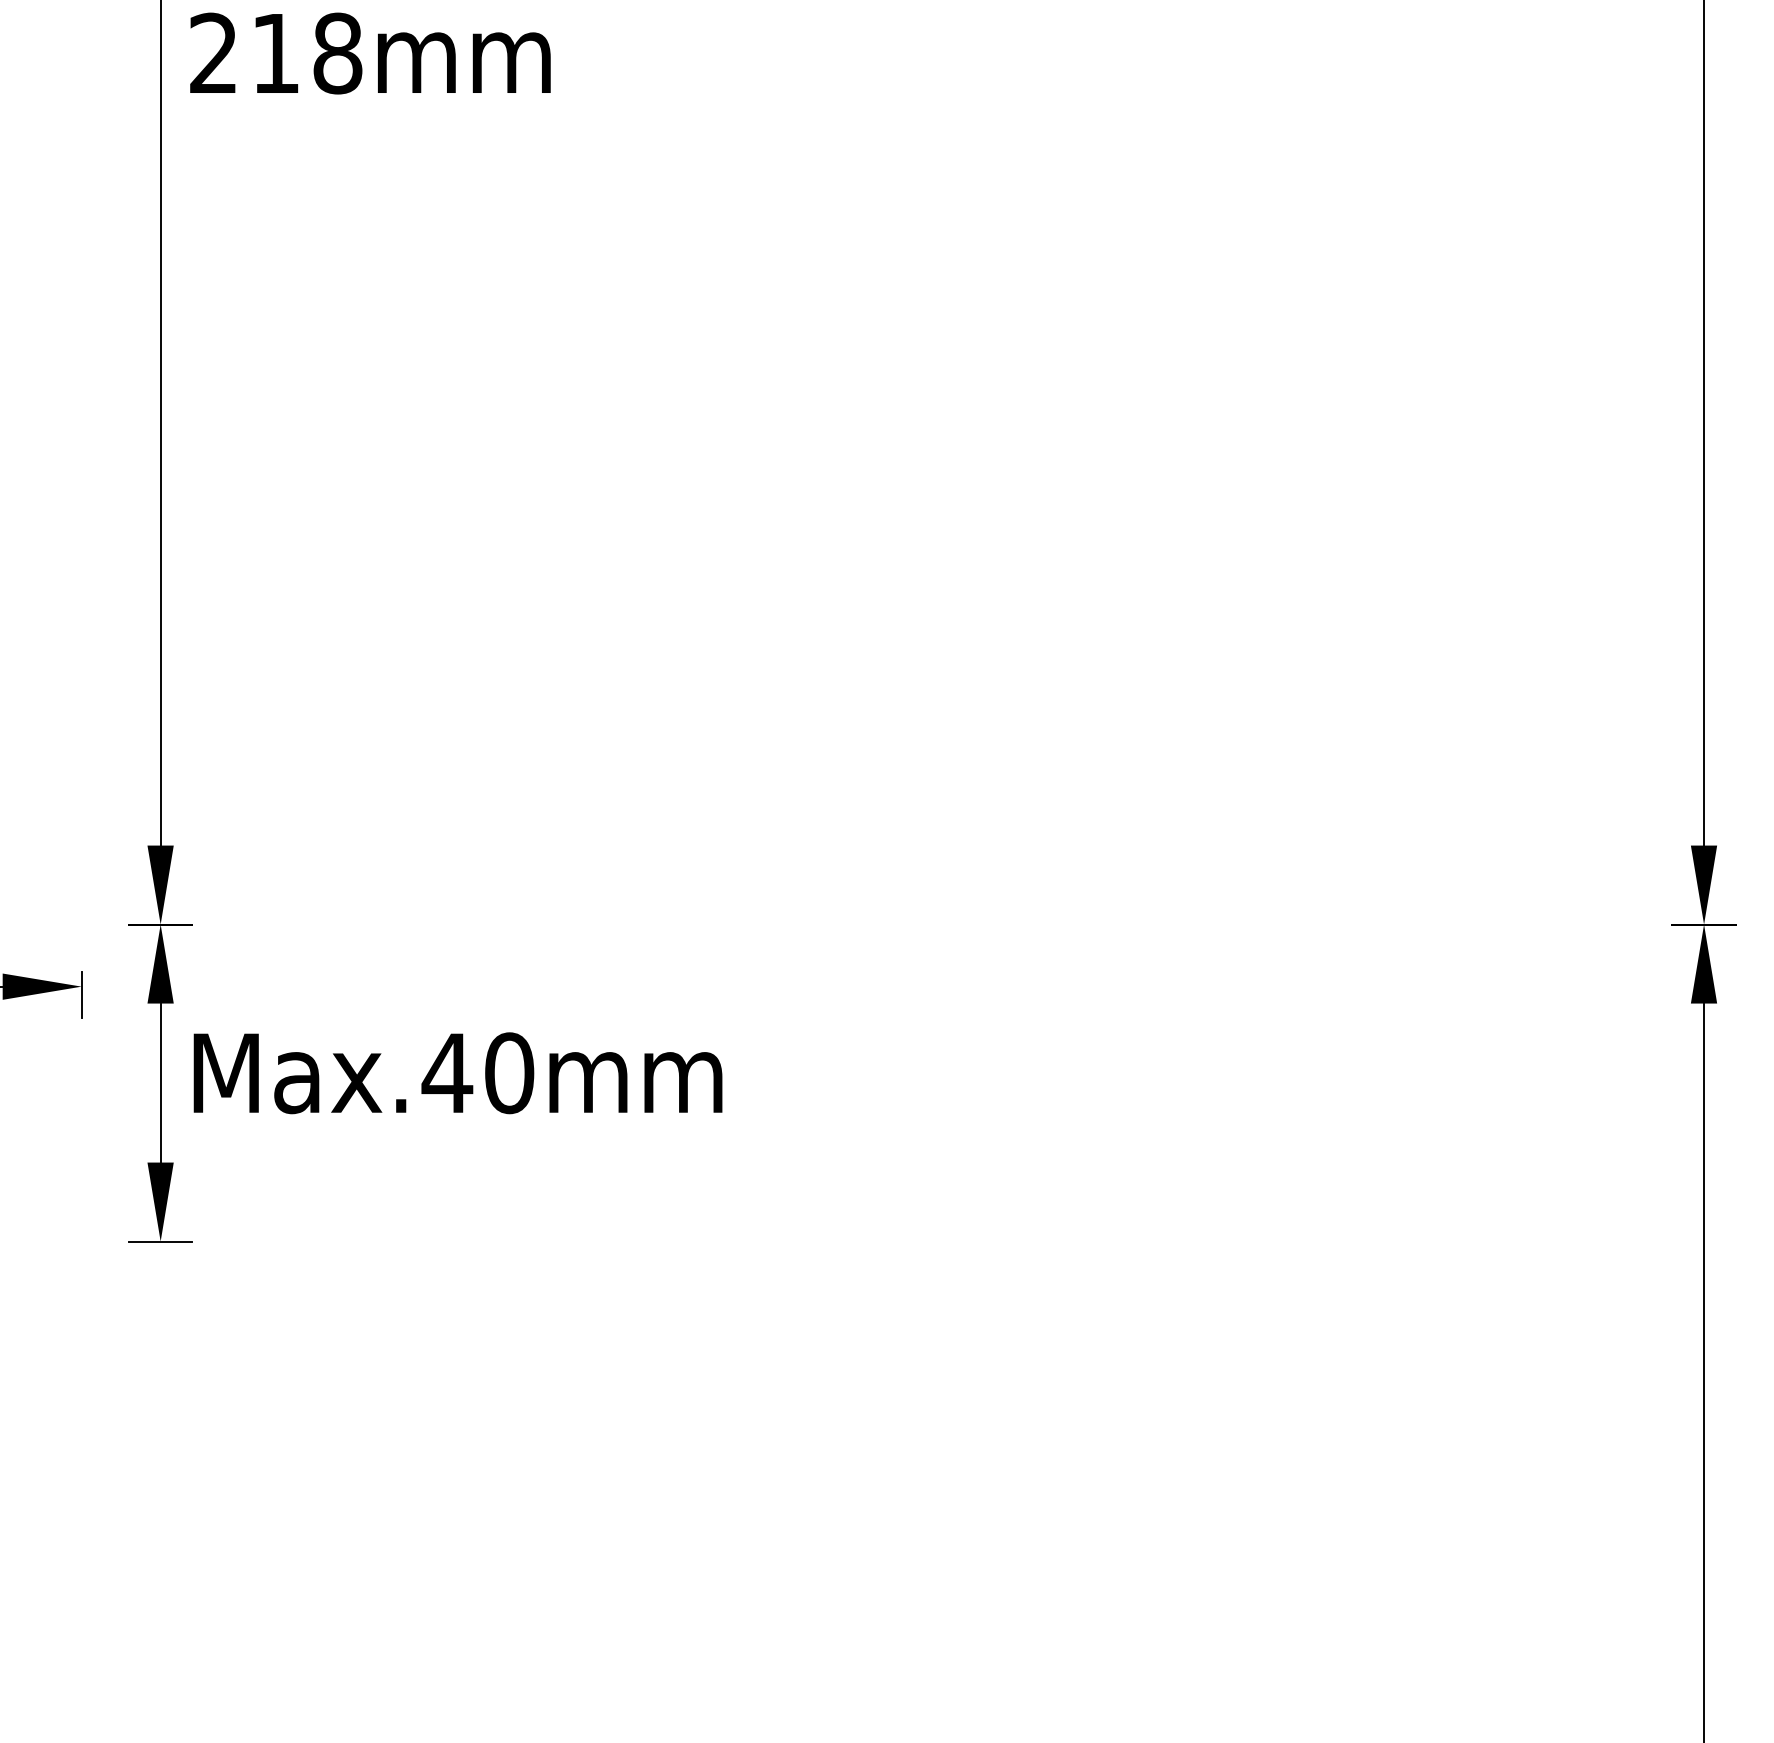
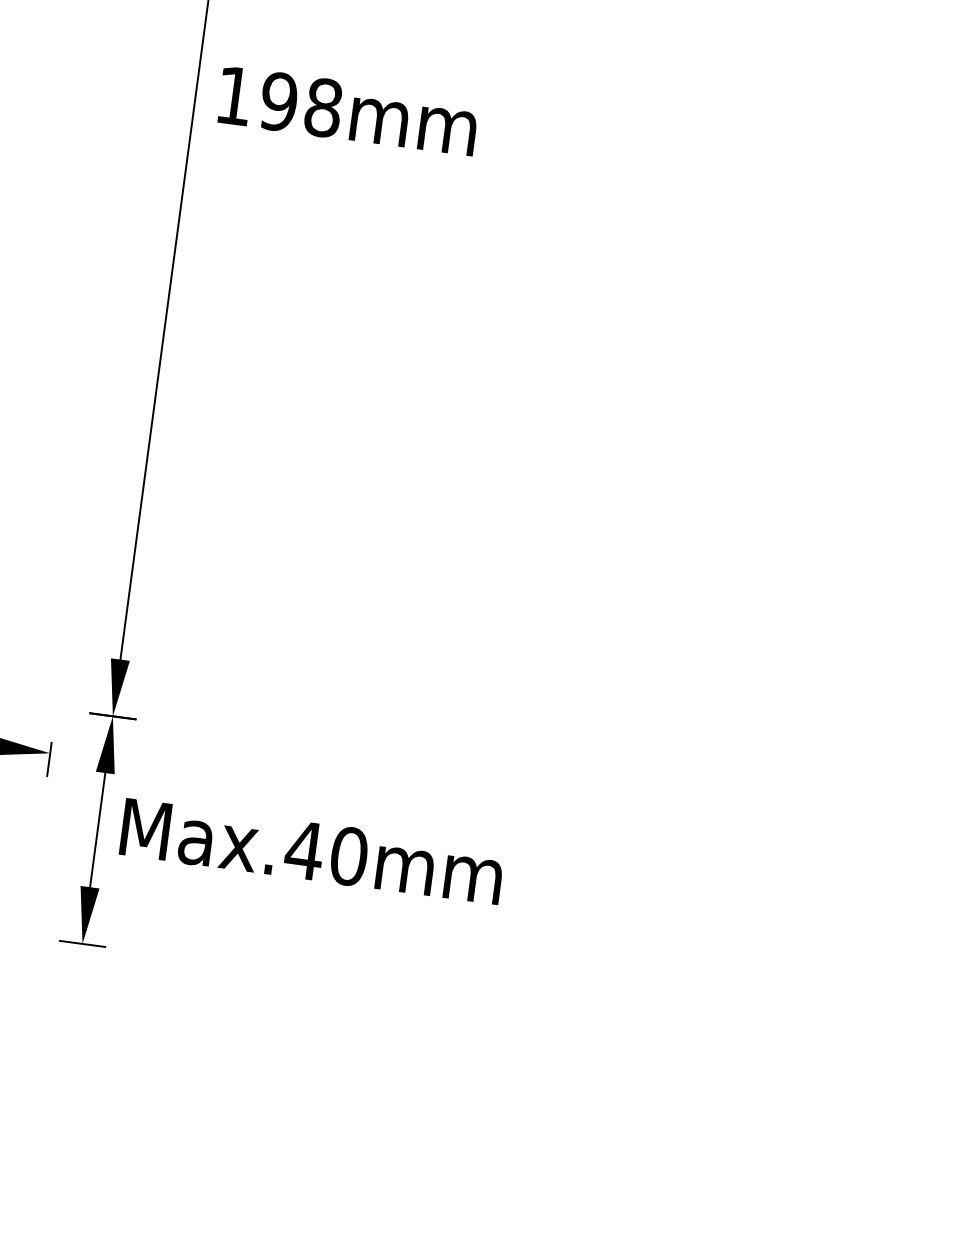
text: (245, 53) -> (257, 98), 218mm -> 198mm

